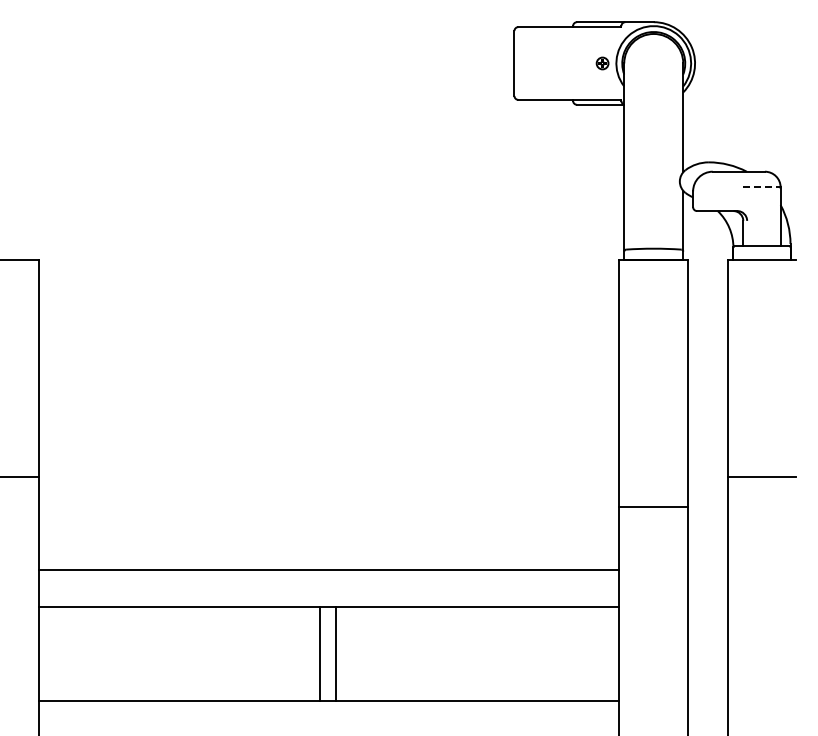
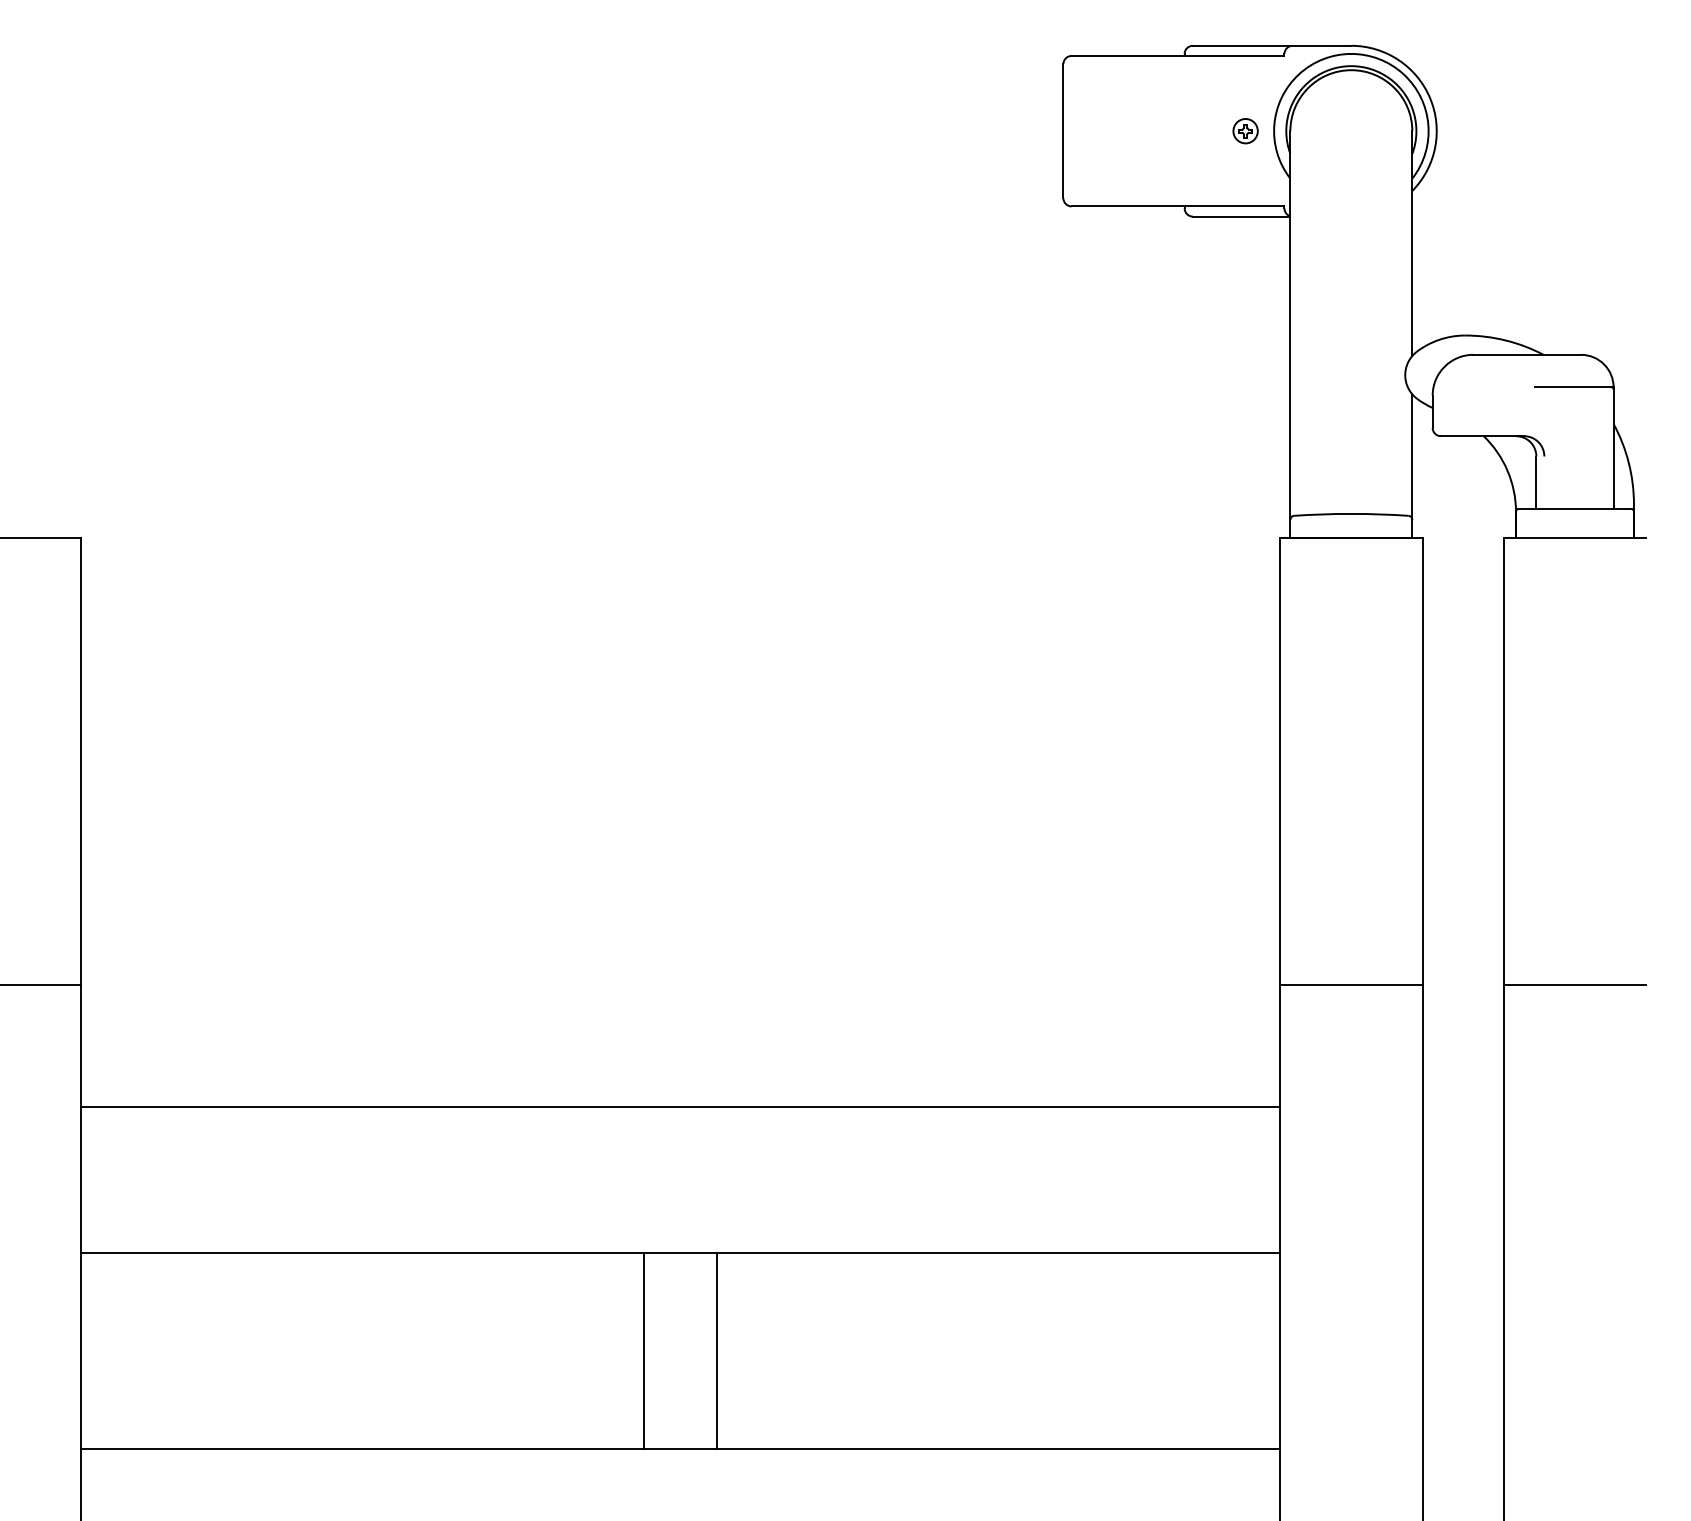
line: (761, 187) -> (1574, 387), dashed -> solid
line: (653, 506) -> (1350, 984), moved
line: (328, 569) -> (679, 1106), moved
line: (319, 653) -> (716, 1350), moved
line: (336, 653) -> (643, 1350), moved

